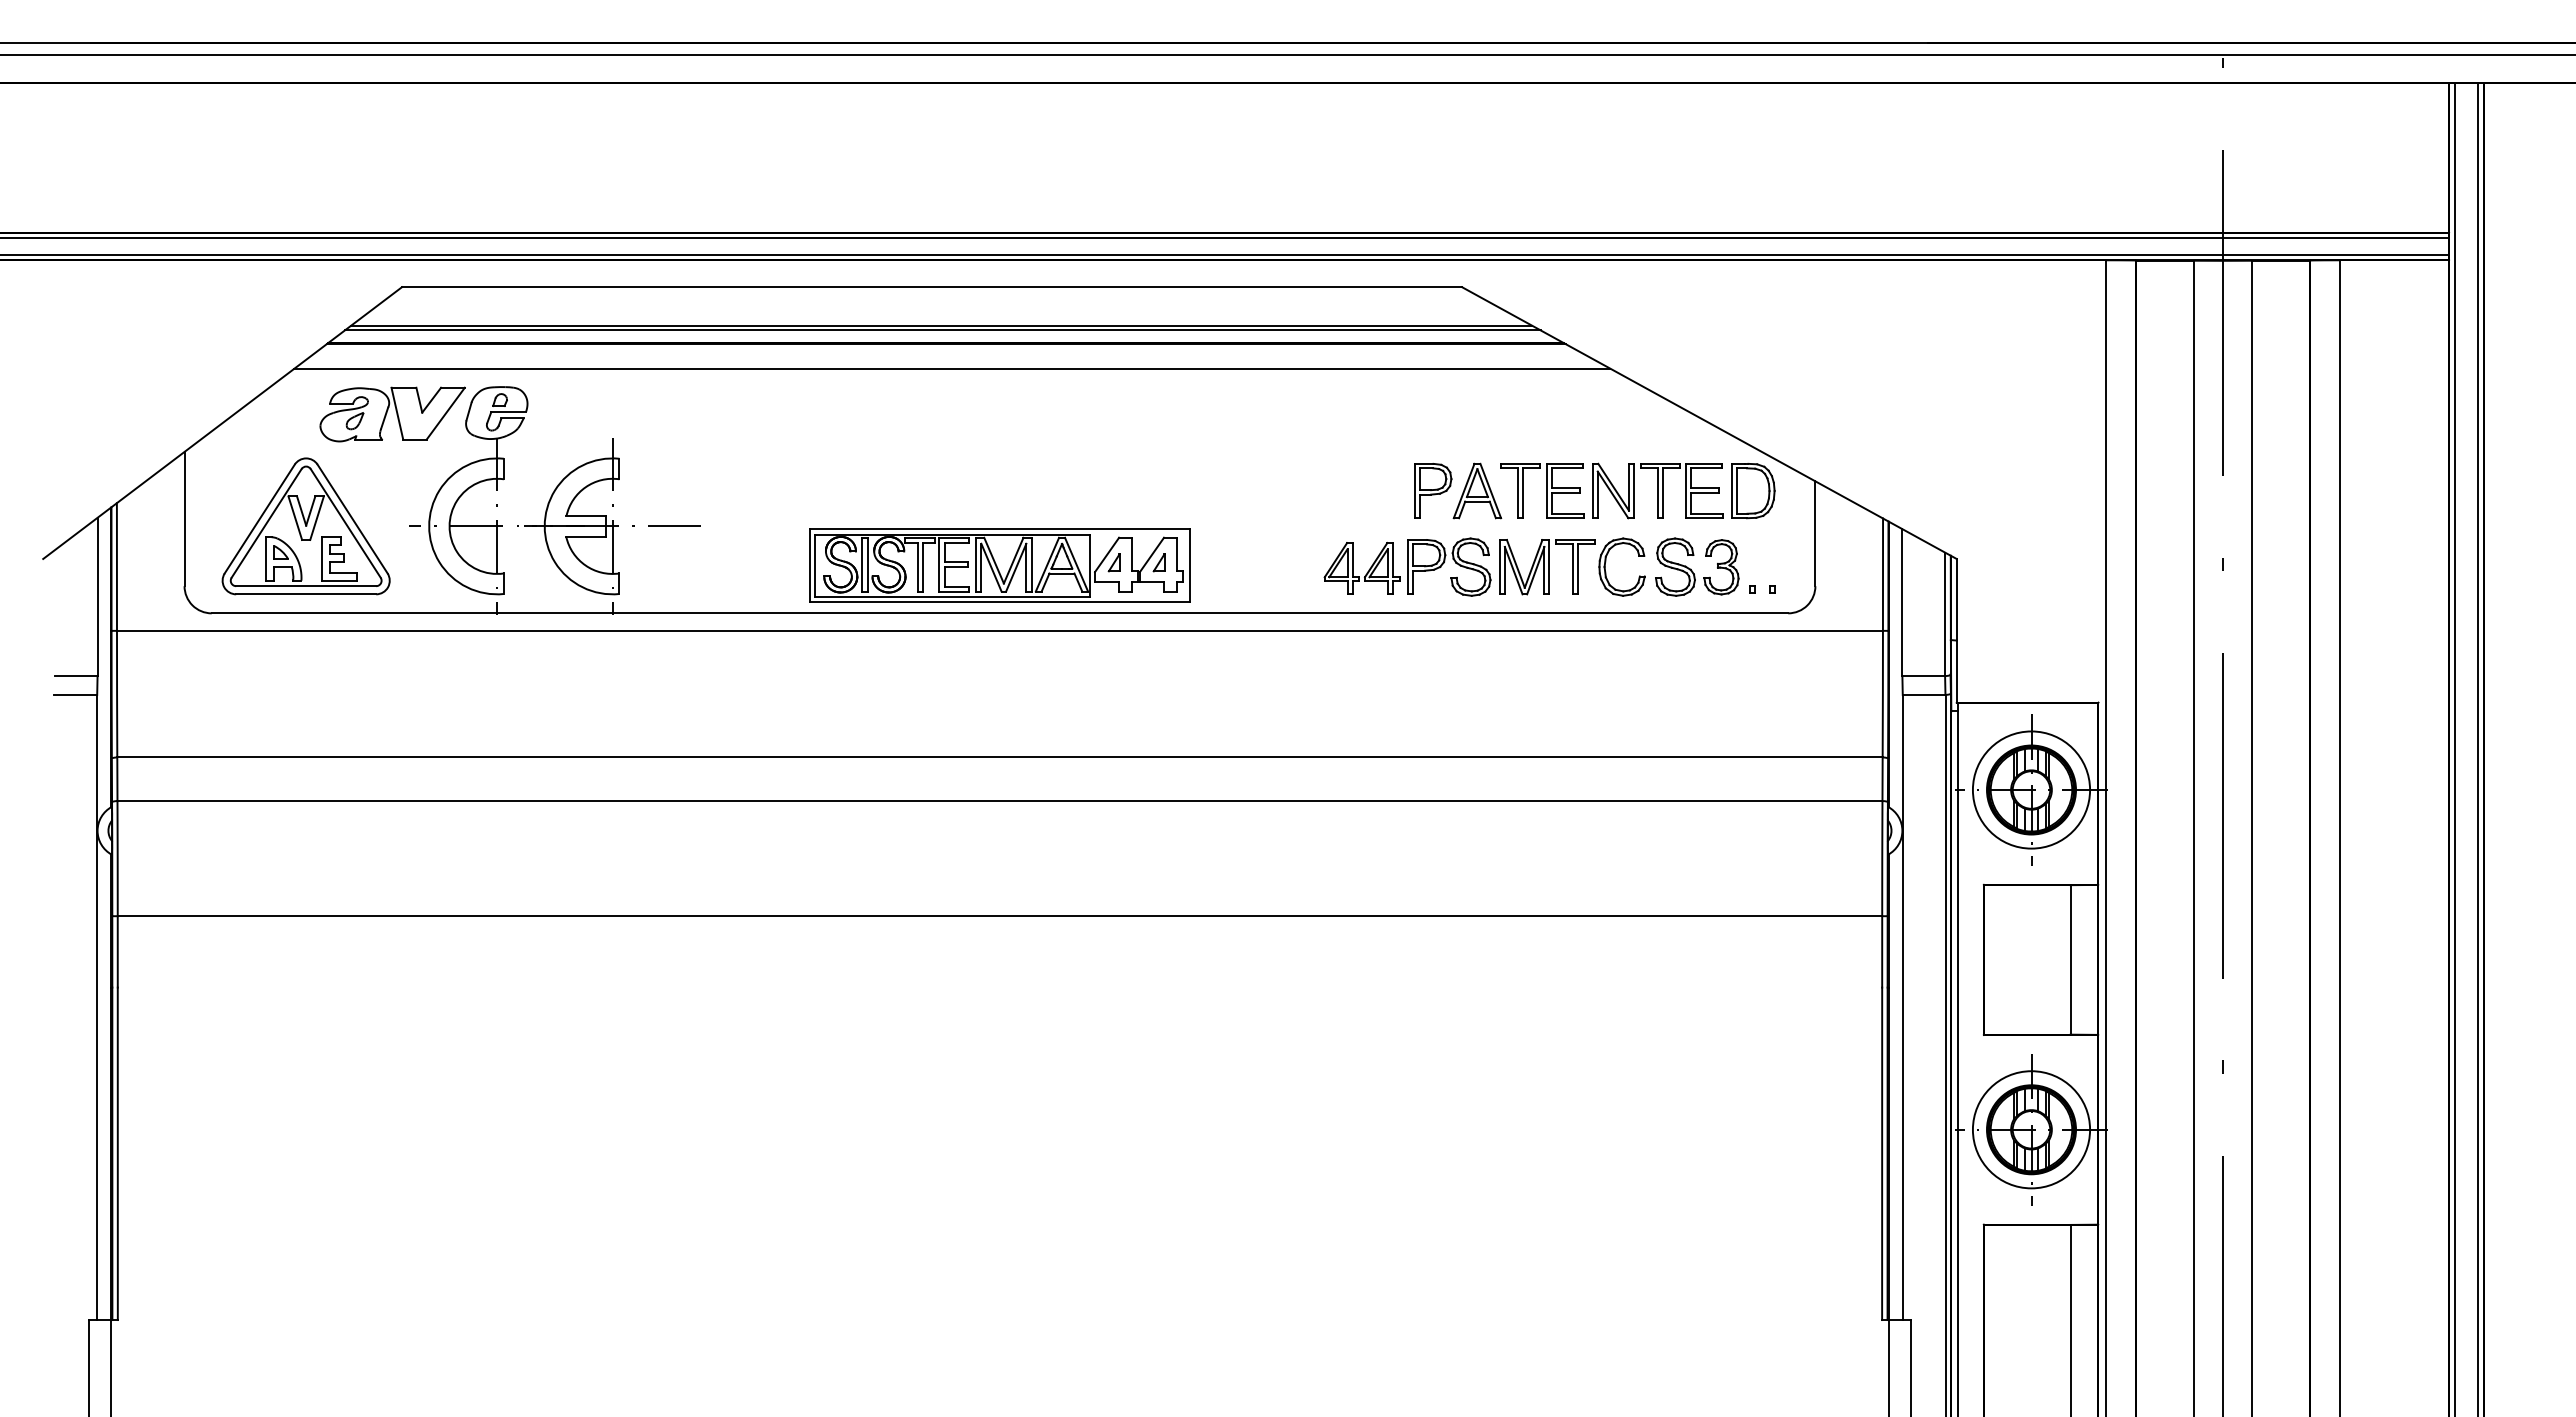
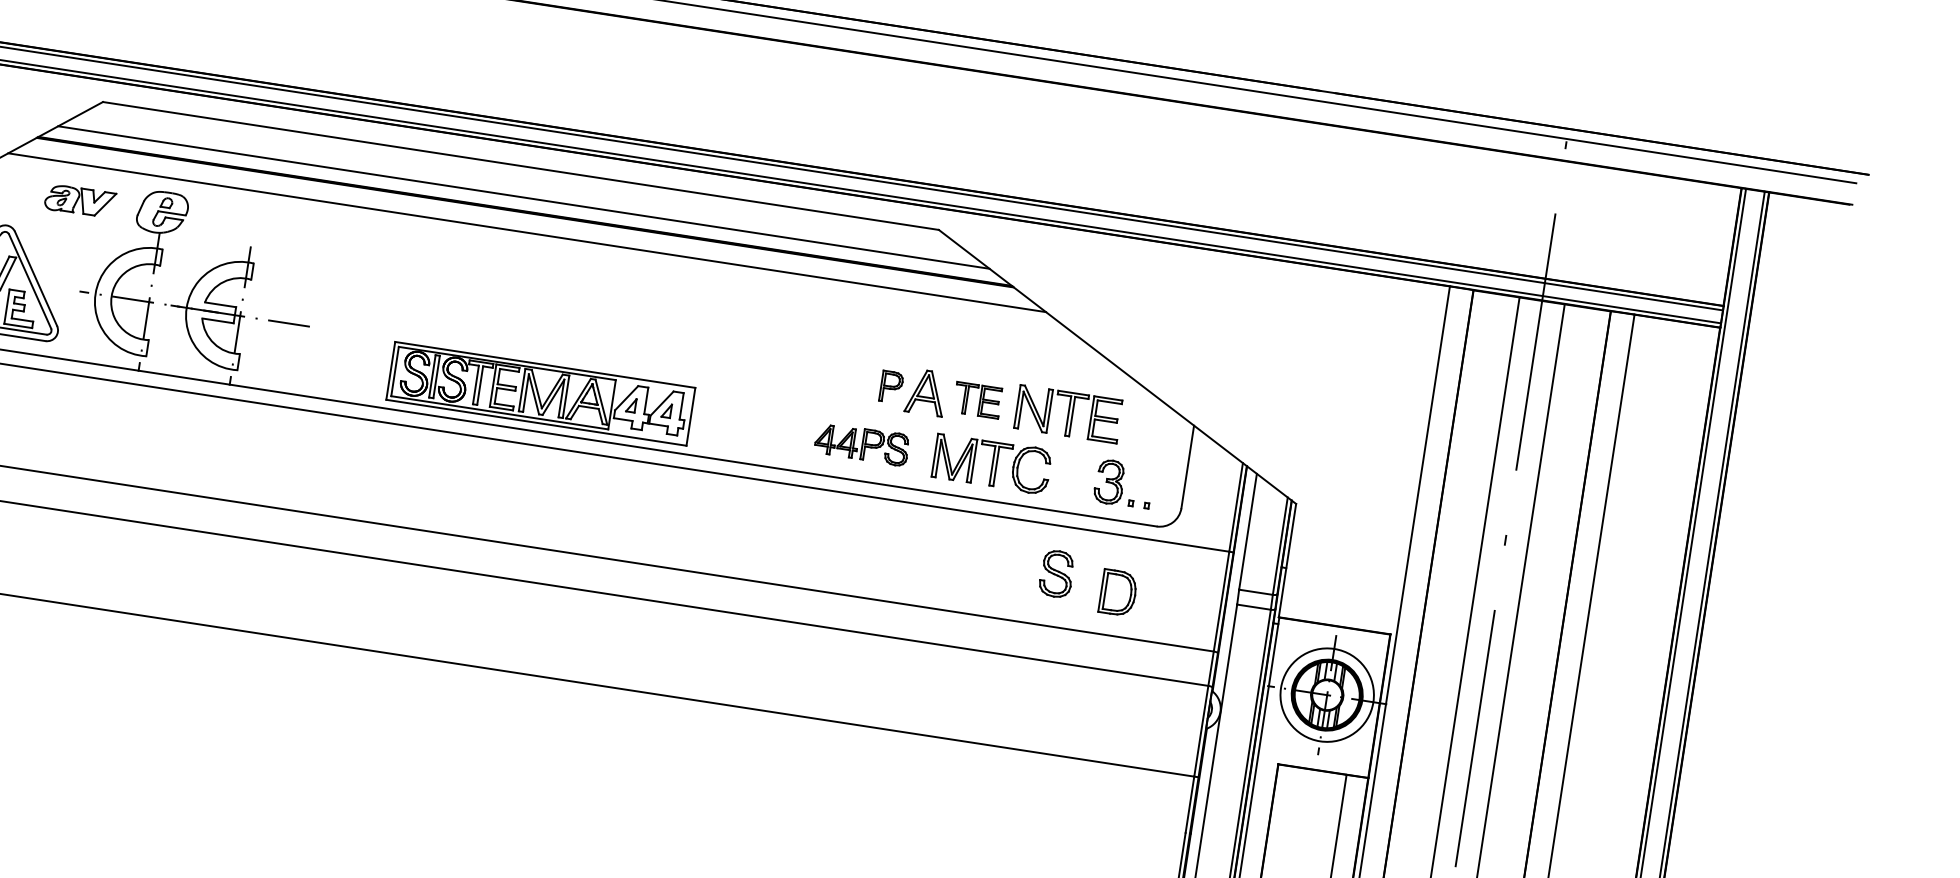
line: (942, 330) -> (523, 201), removed
part: (392, 414) -> (80, 201), size x0.6
part: (1433, 490) -> (891, 386), size x0.7
part: (1542, 490) -> (977, 399), size x0.7
part: (1753, 491) -> (1118, 593), moved
part: (1407, 566) -> (862, 443), size x0.7
part: (1675, 566) -> (1056, 573), moved

